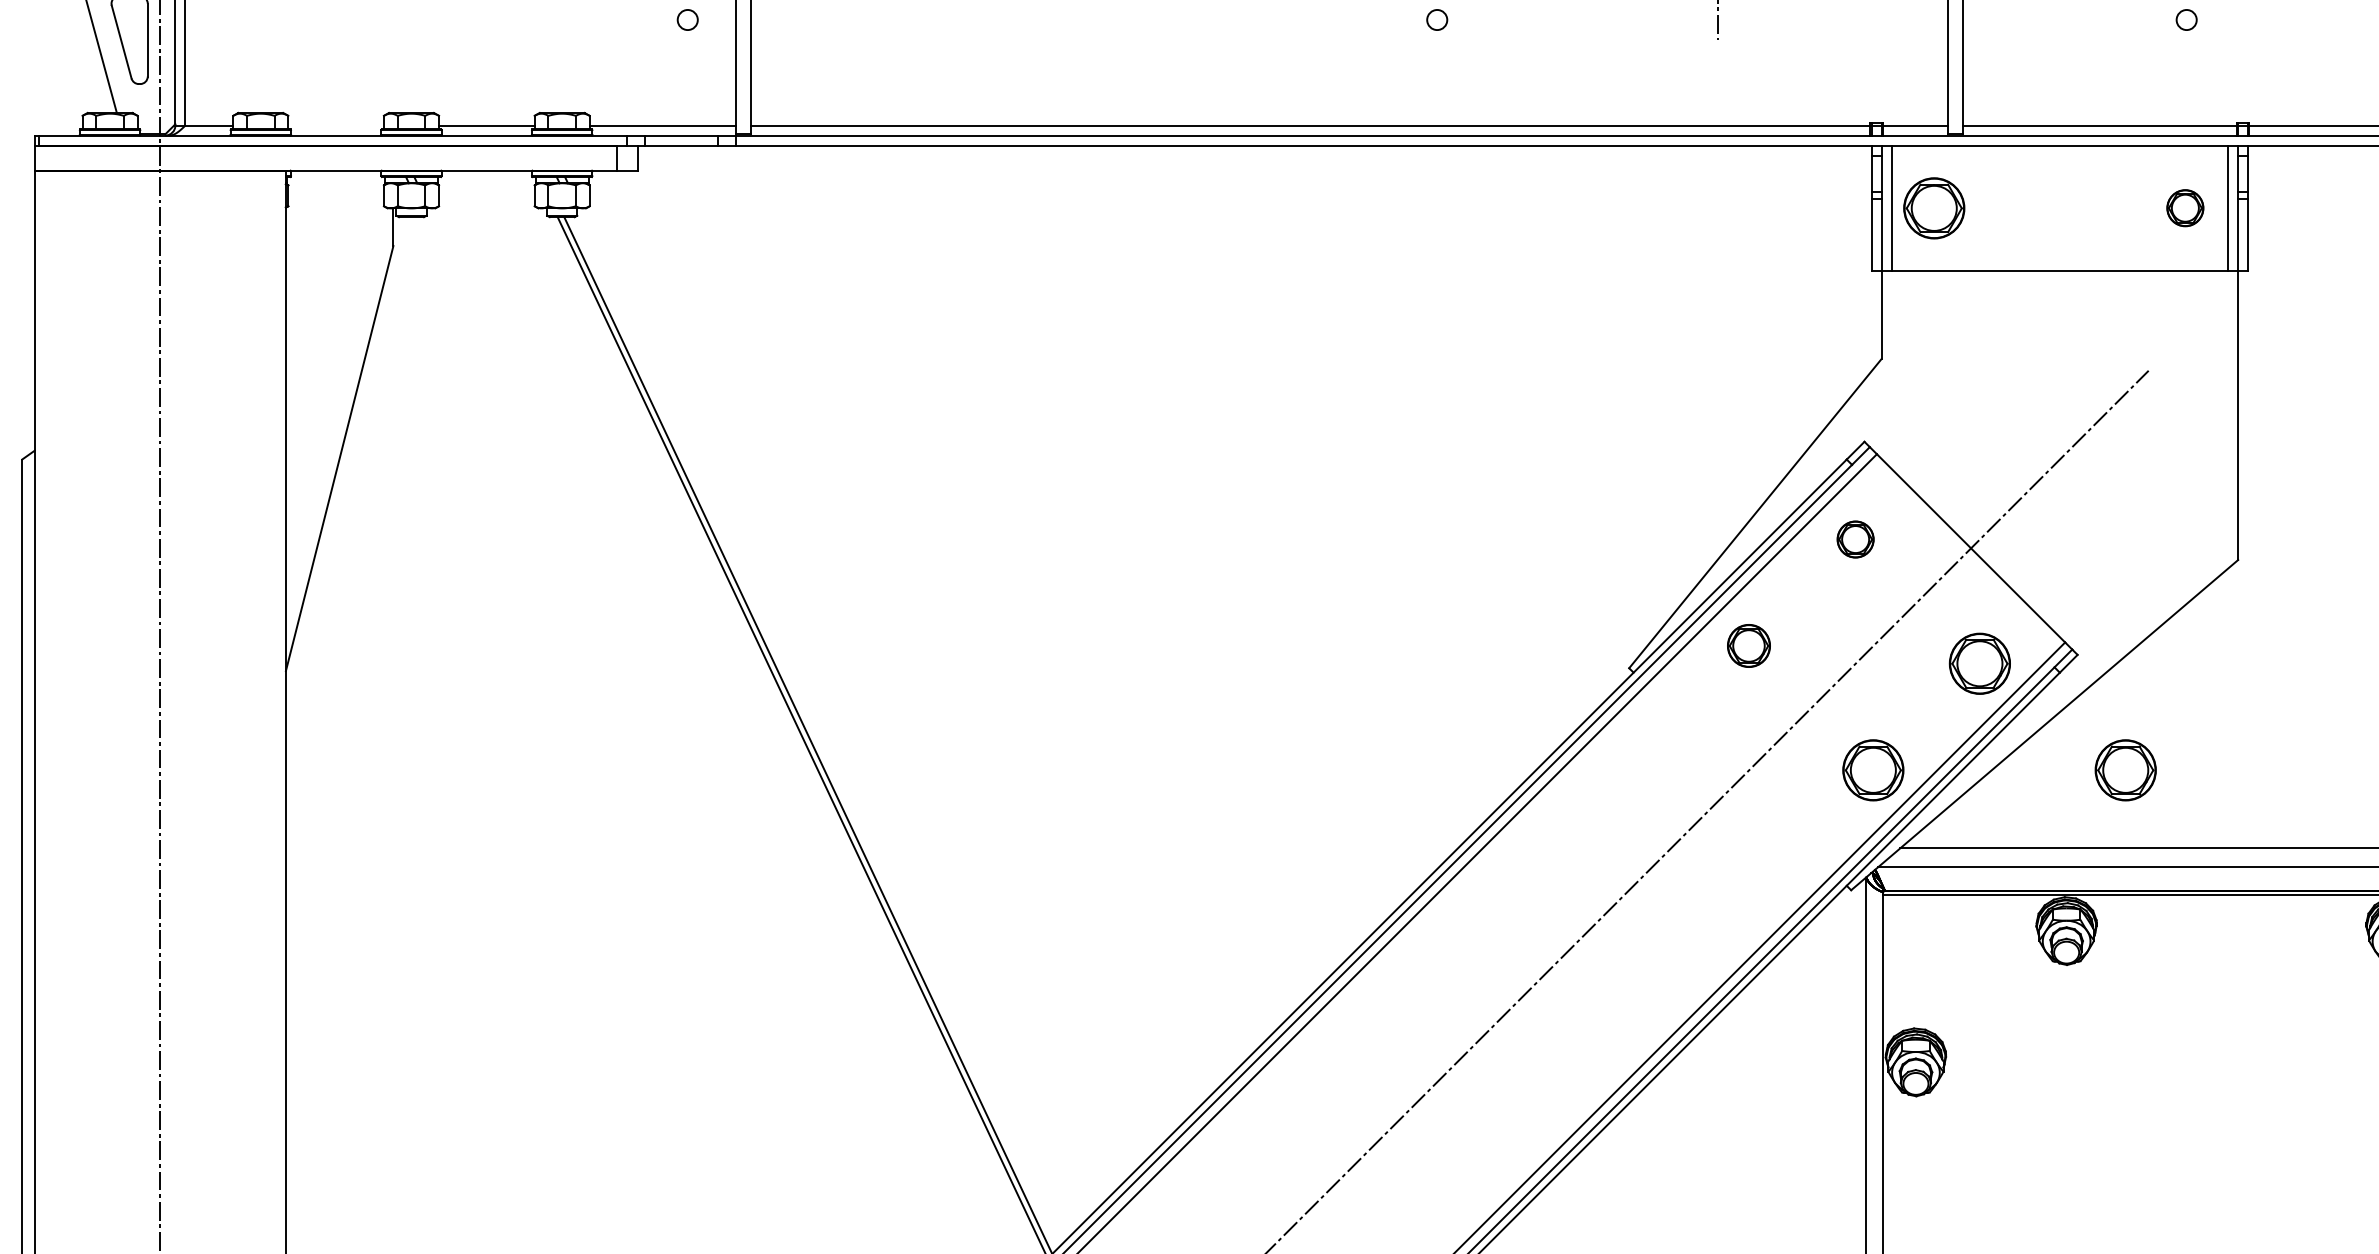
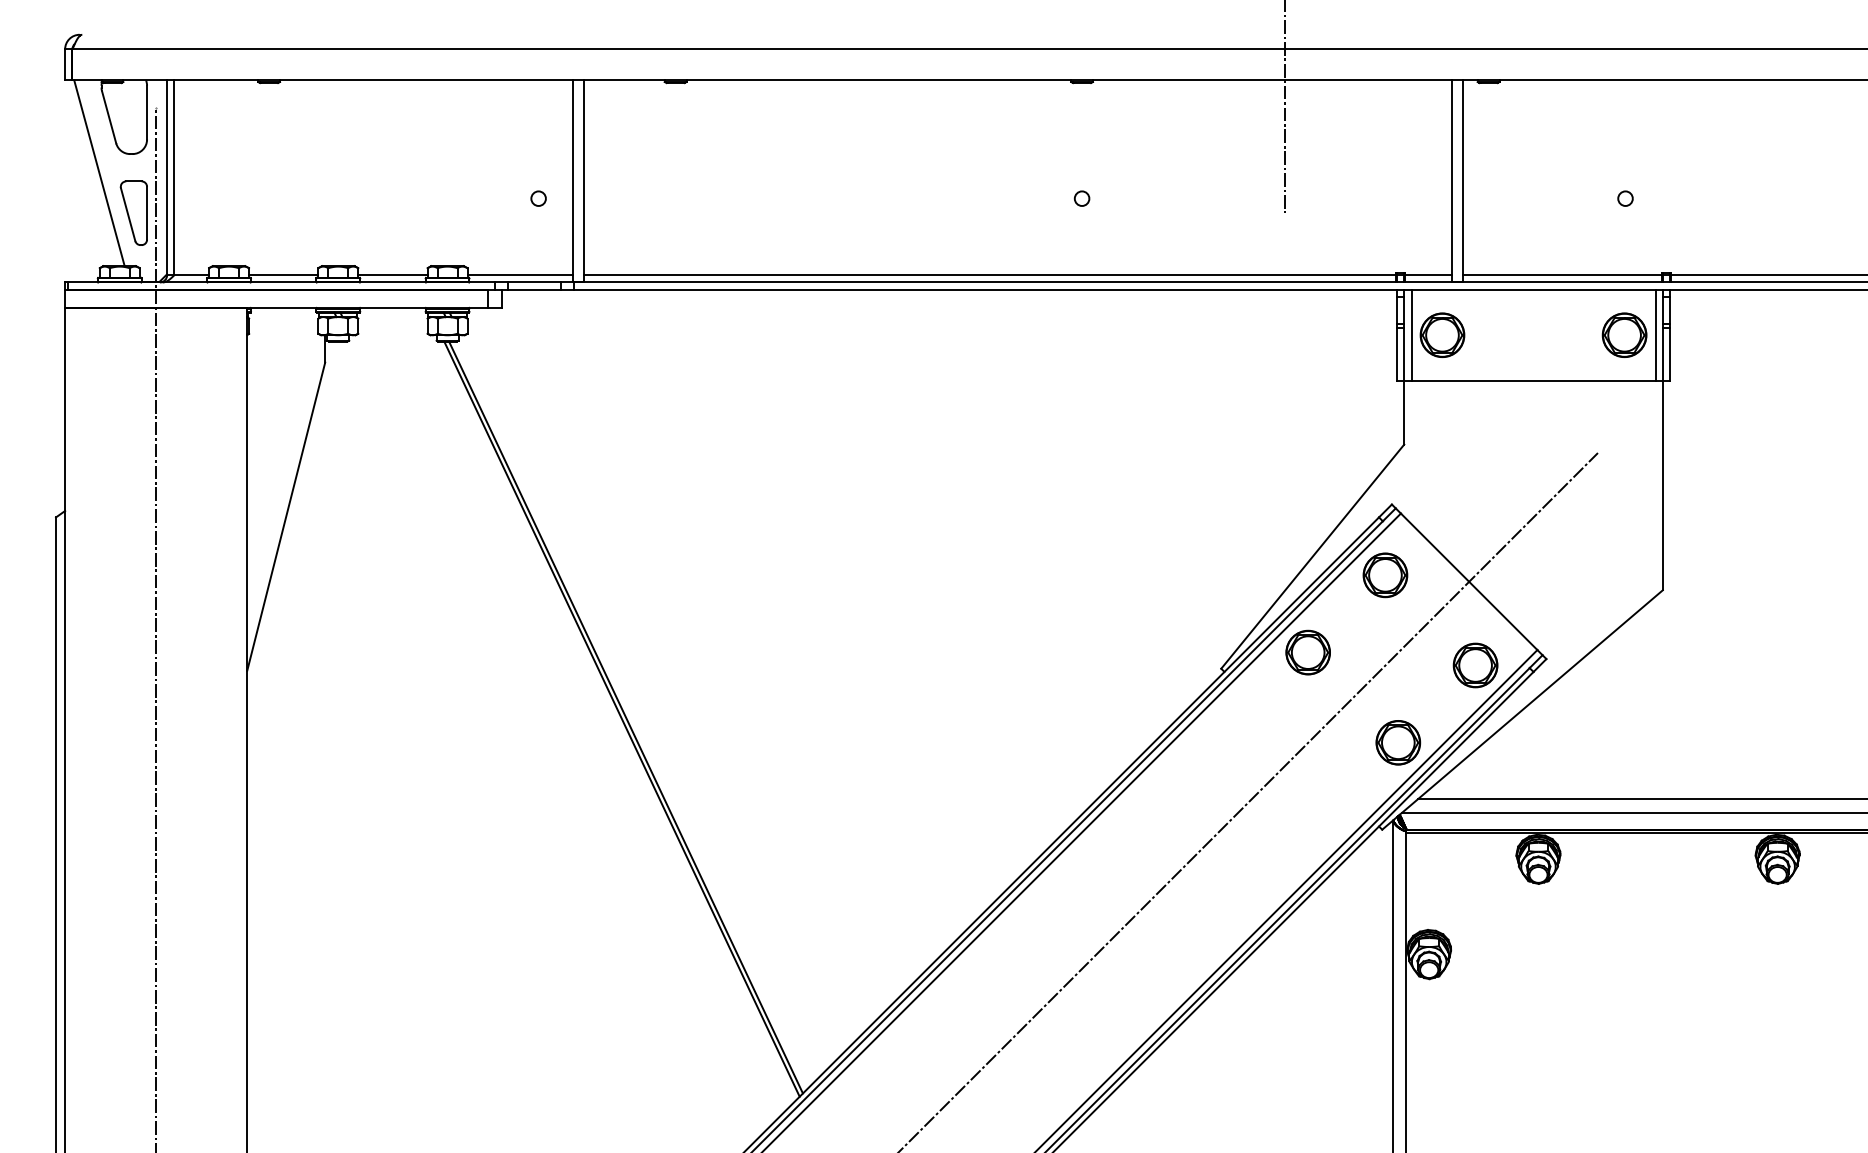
line: (335, 125) -> (283, 275), added
part: (2185, 207) -> (1624, 334), size x1.67
part: (1855, 539) -> (1385, 575), size x1.67
part: (1748, 645) -> (1307, 652), size x1.43
part: (2125, 769) -> (1581, 742), removed

